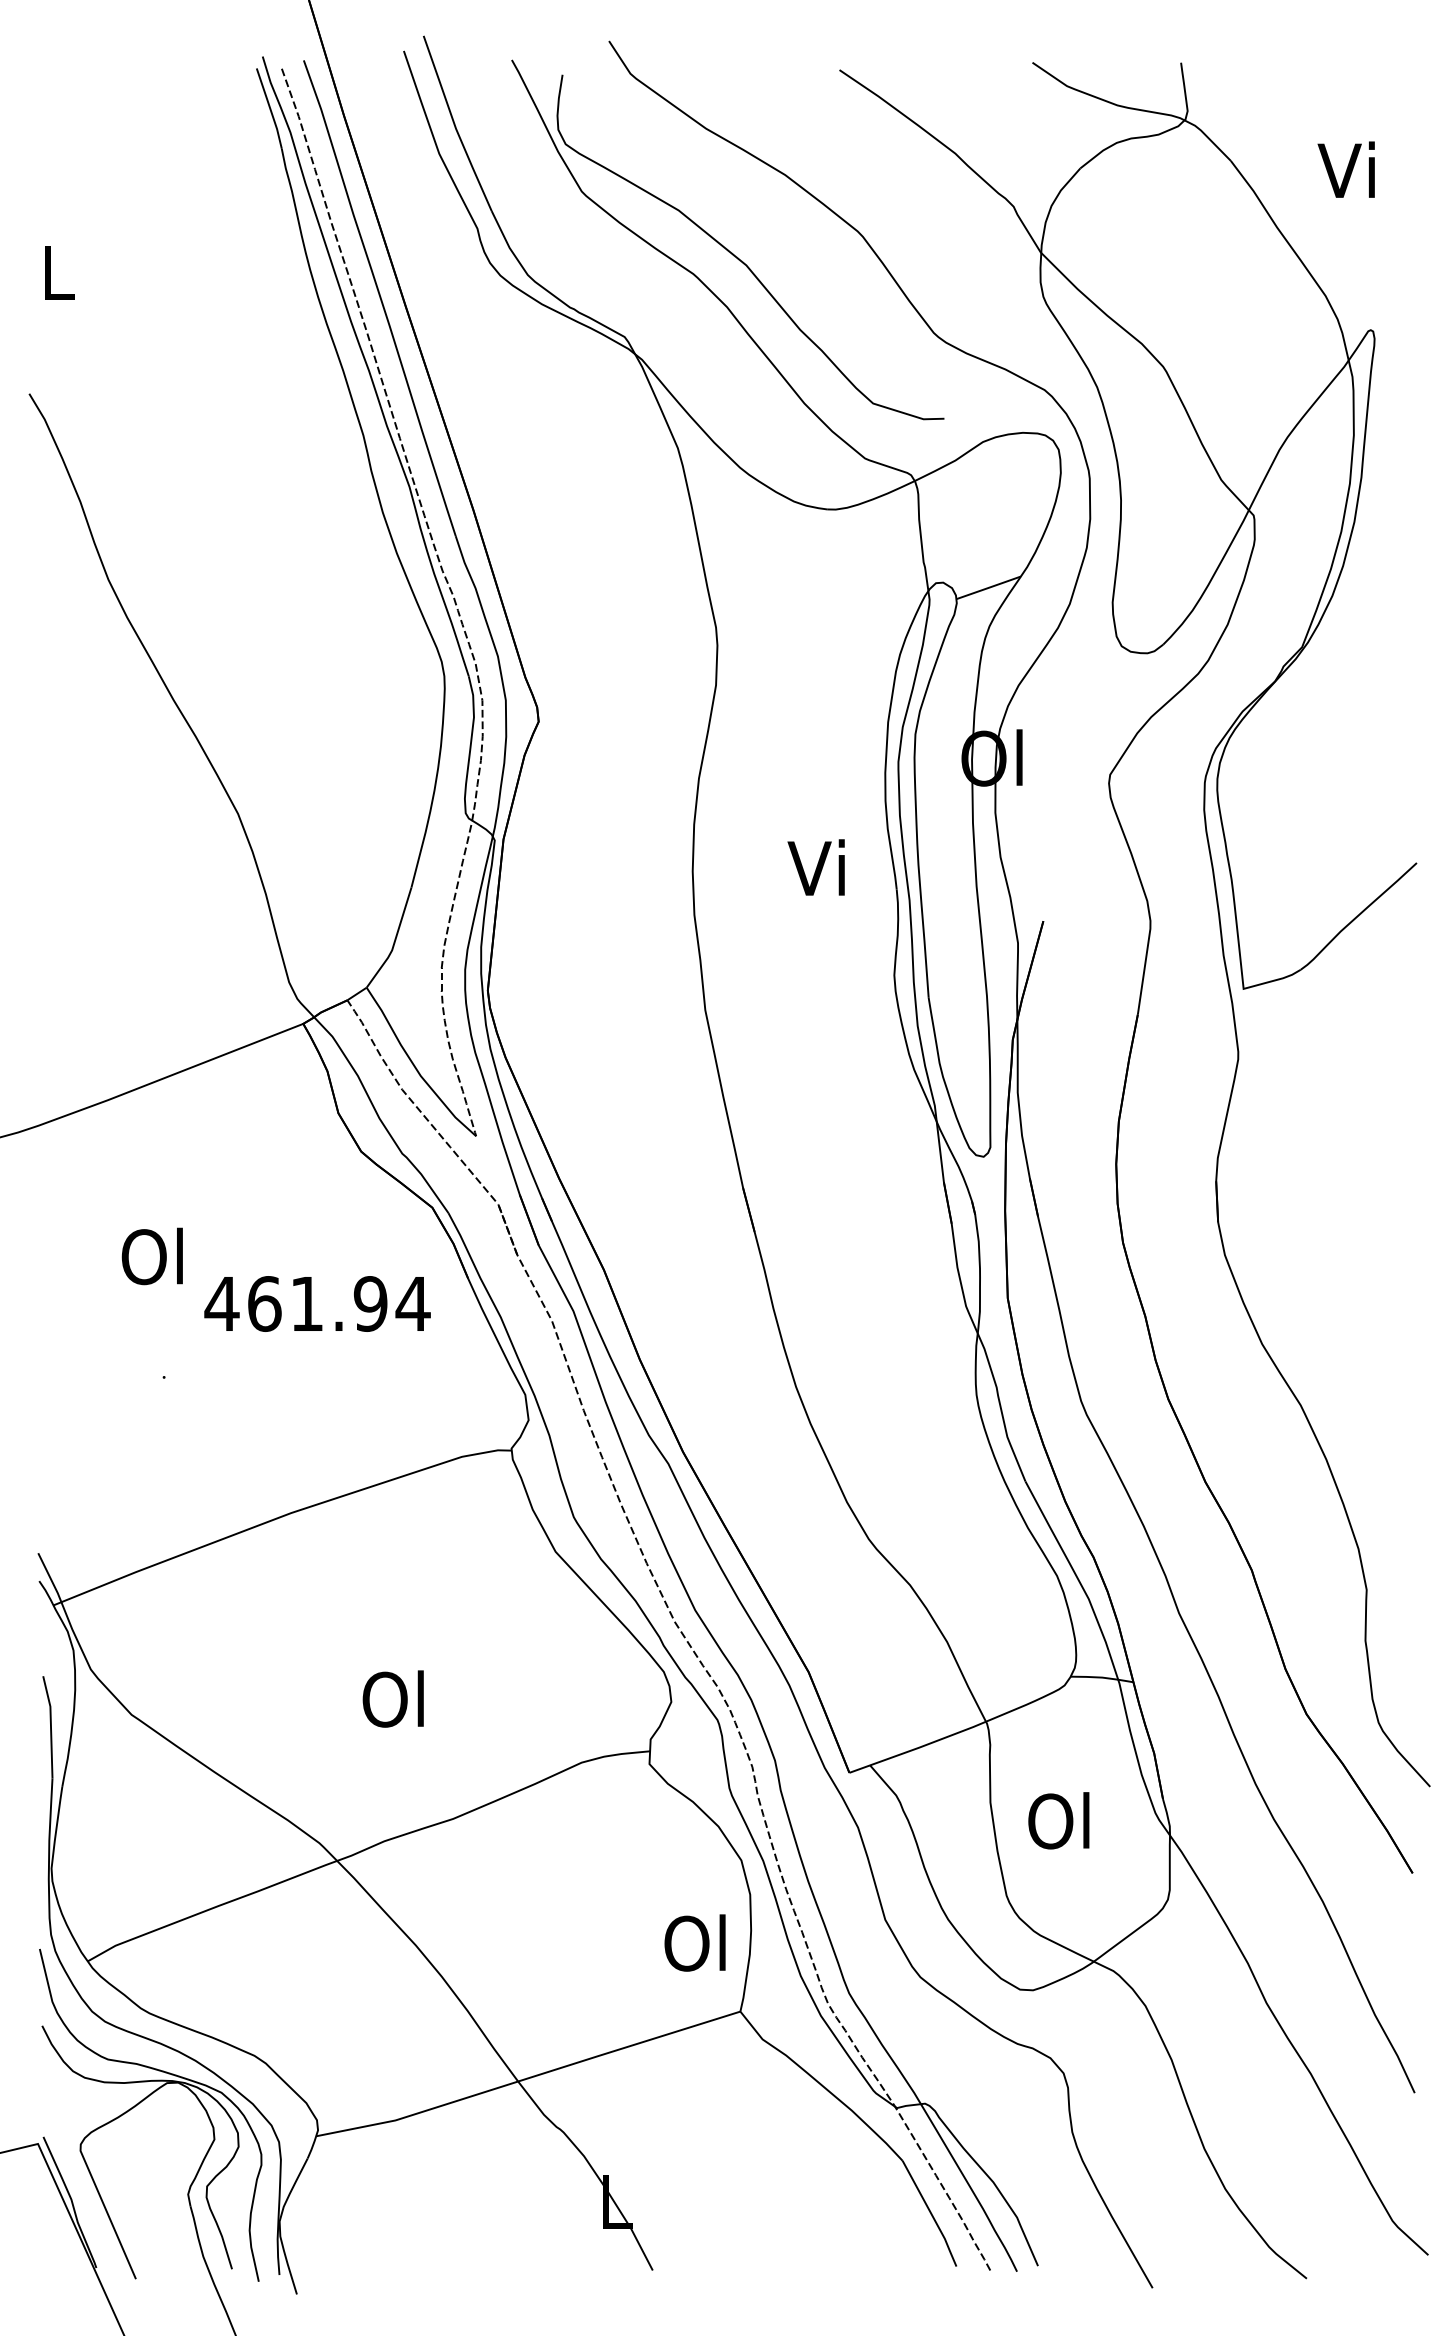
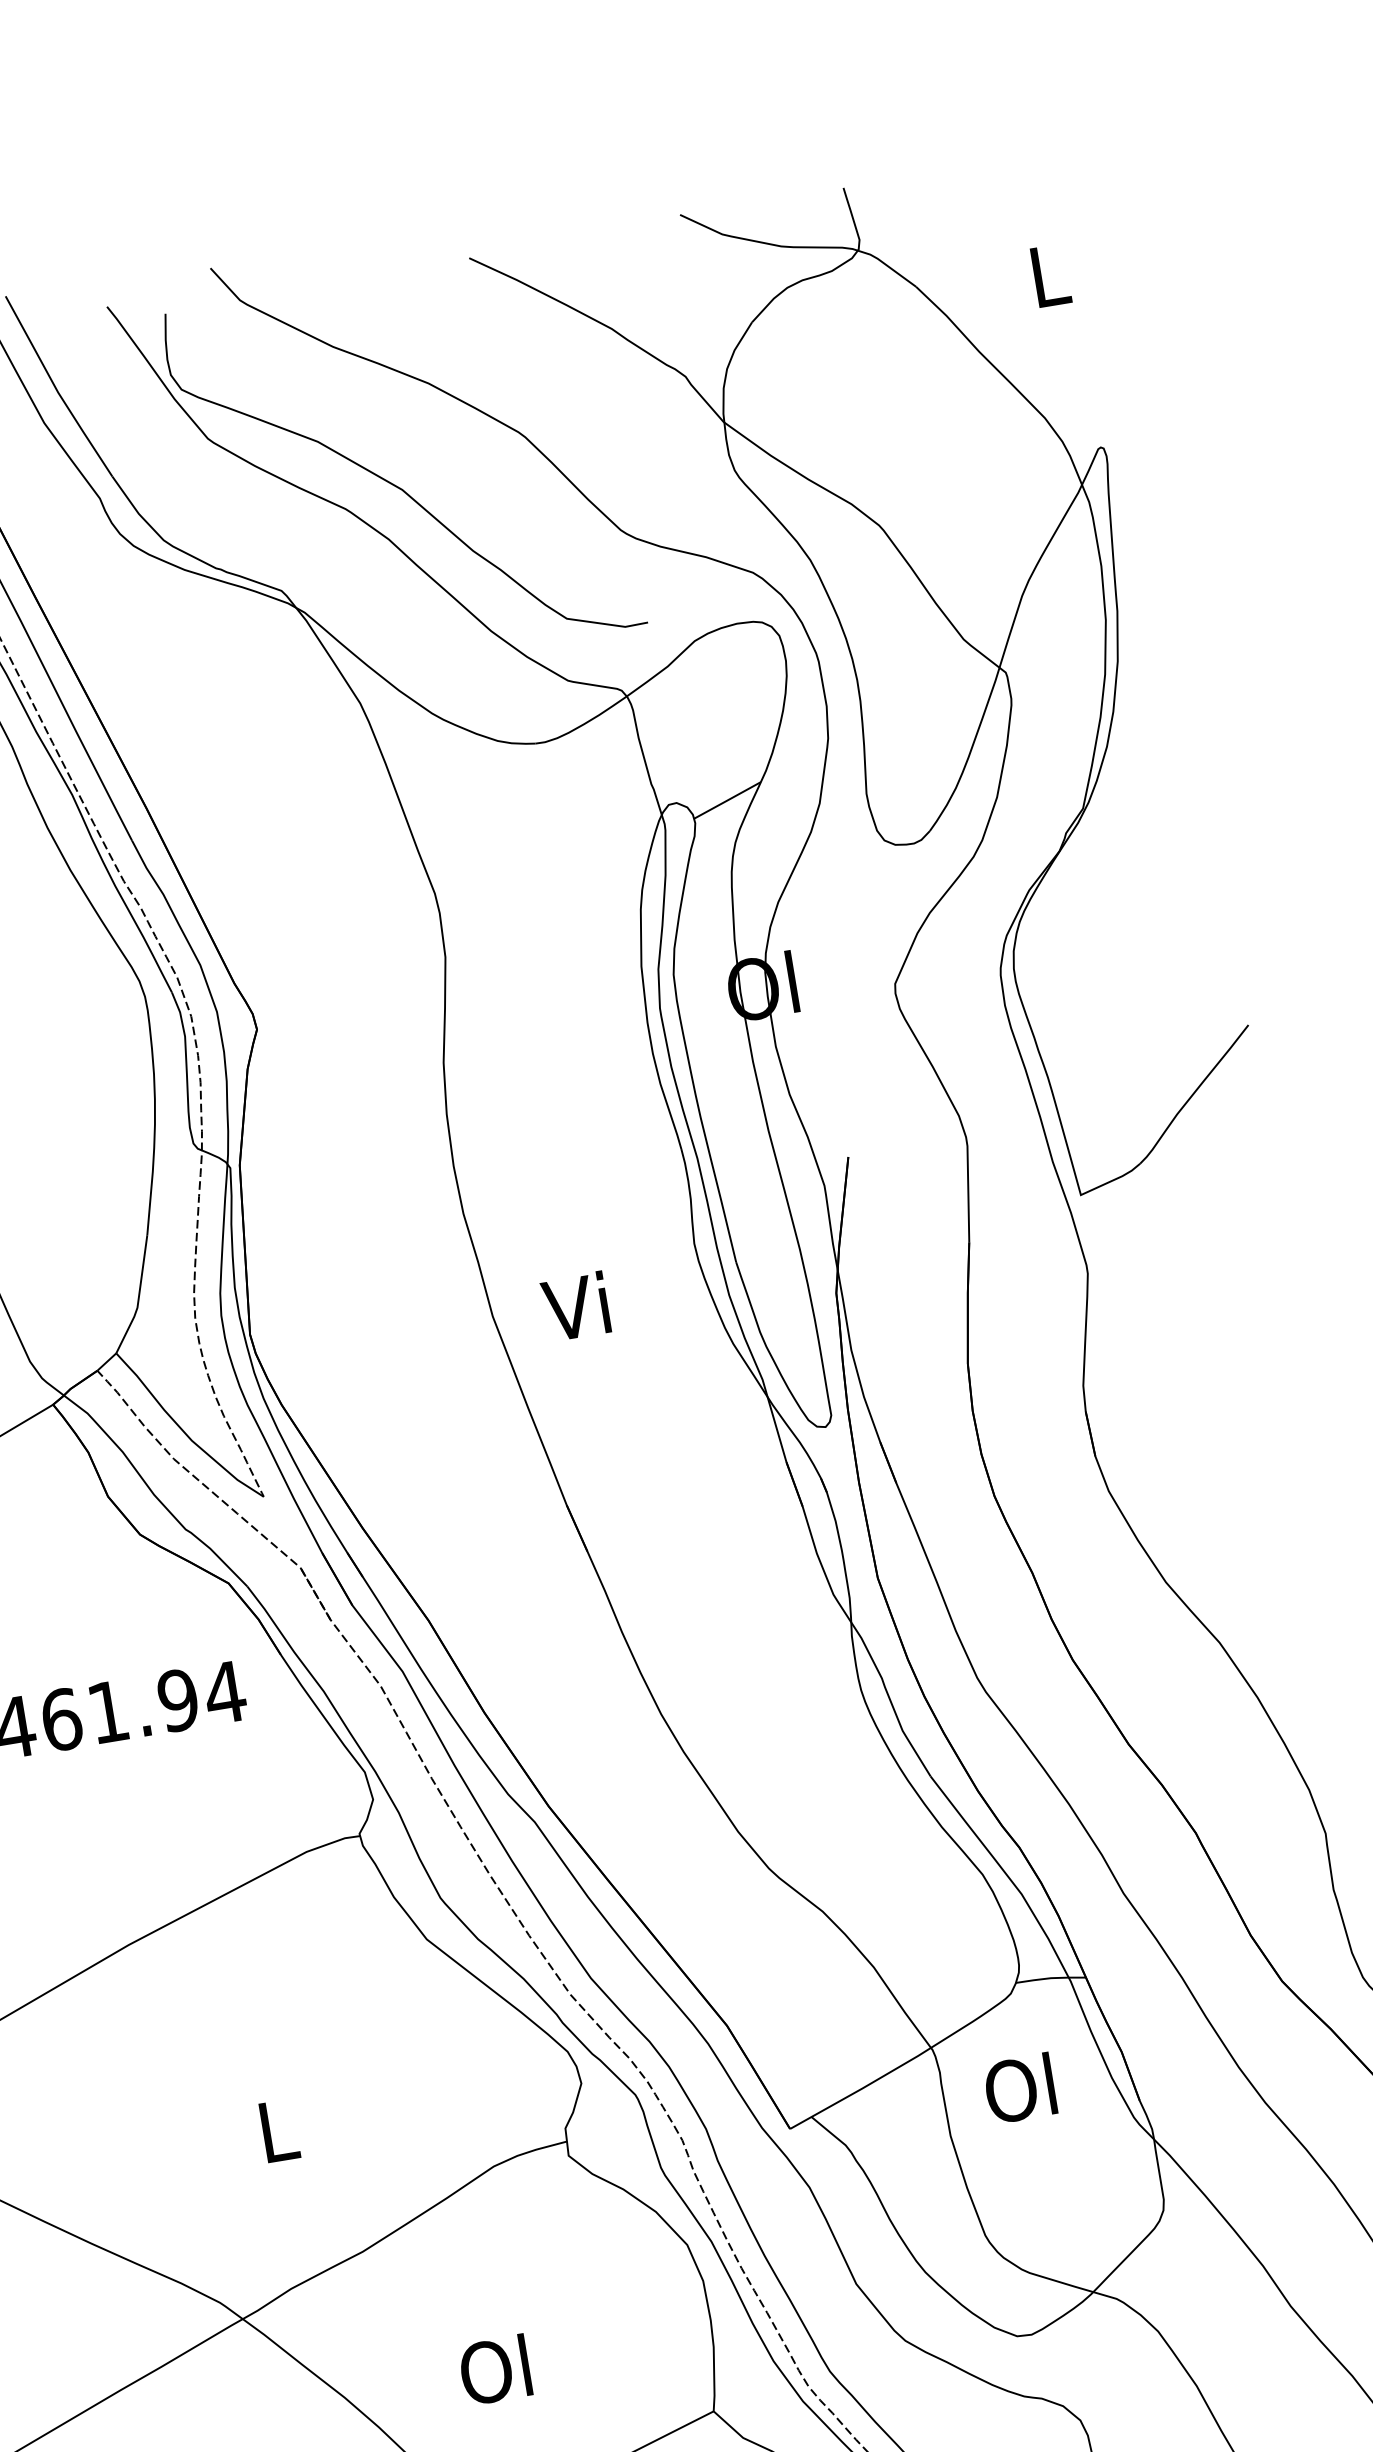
text: (1345, 169) -> (1043, 275), Vi -> L
text: (815, 867) -> (574, 1306), moved
text: (392, 1698) -> (274, 2130), Ol -> L
text: (1058, 1820) -> (1019, 2088), moved
text: (694, 1942) -> (494, 2369), moved

